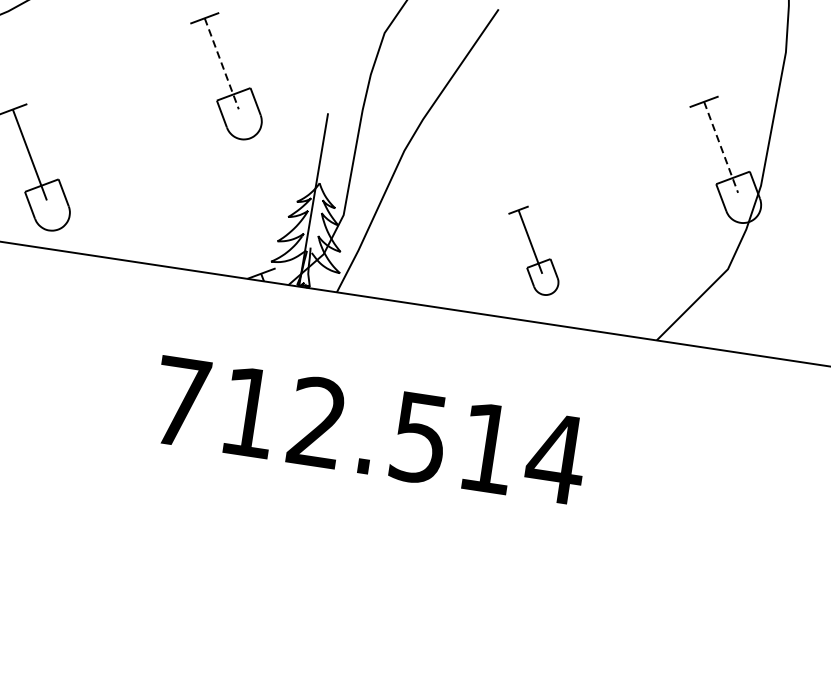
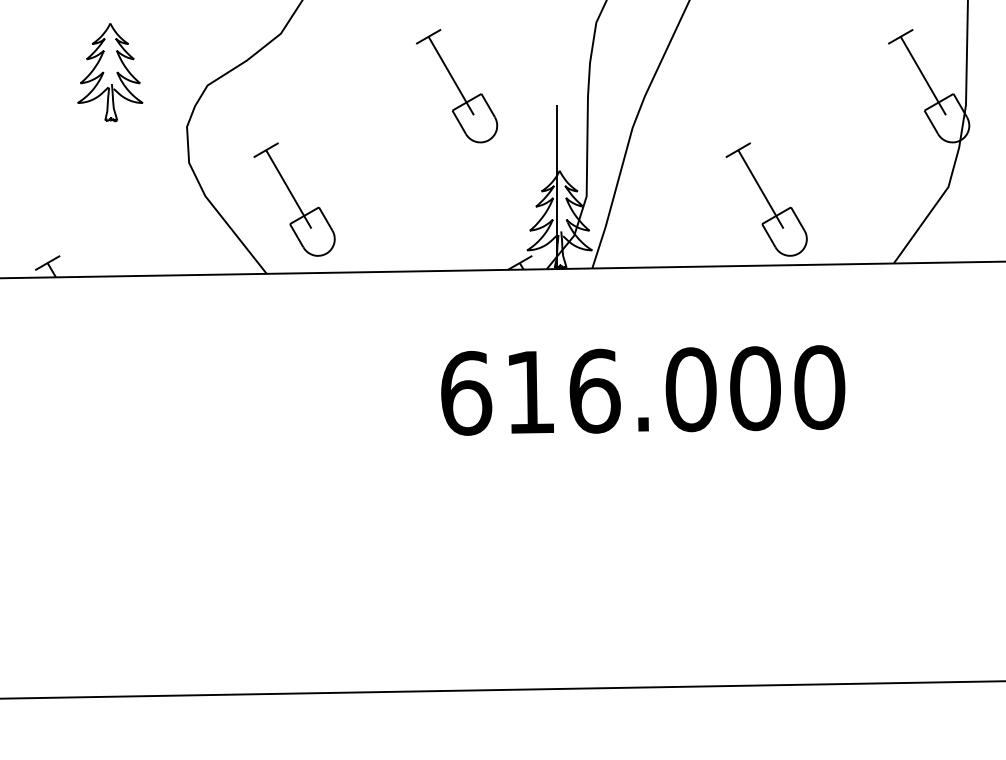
line: (221, 64) -> (451, 76), dashed -> solid
line: (721, 147) -> (923, 76), dashed -> solid
part: (533, 250) -> (766, 199), size x1.43
text: (369, 430) -> (643, 390), 712.514 -> 616.000

